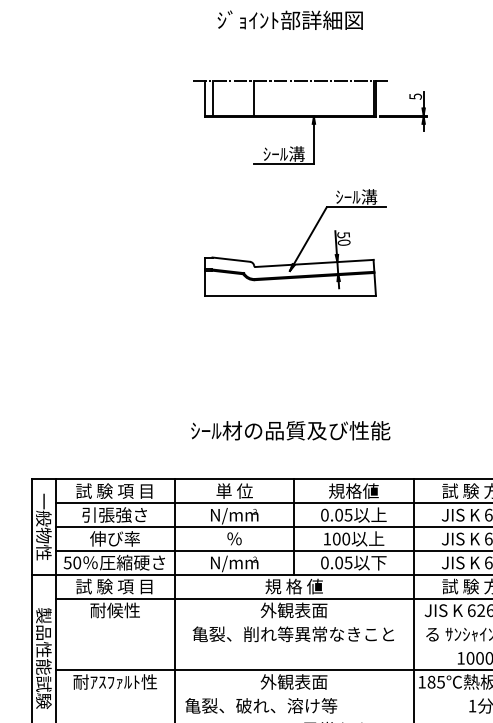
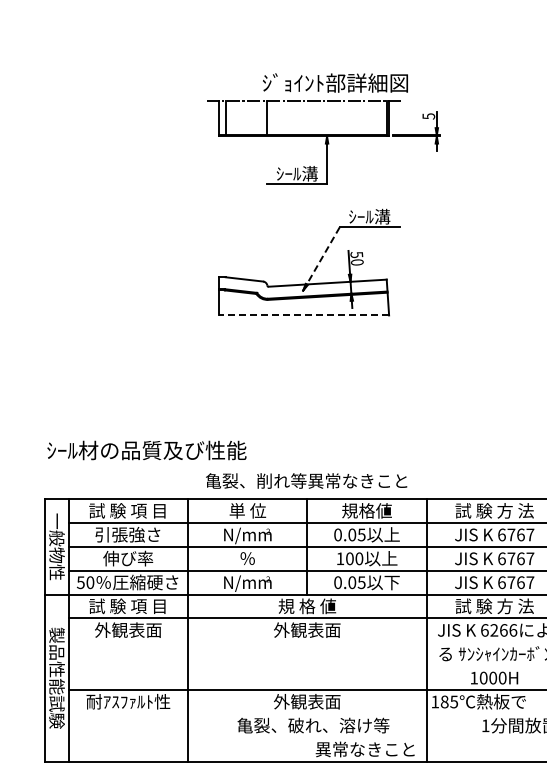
text: (290, 19) -> (335, 82), moved
line: (308, 238) -> (321, 258), solid -> dashed
line: (290, 295) -> (303, 315), solid -> dashed
text: (290, 430) -> (146, 450), moved
text: (115, 609) -> (128, 629), 耐候性 -> 外観表面
text: (293, 633) -> (306, 480), moved
text: (261, 705) -> (313, 725), moved

